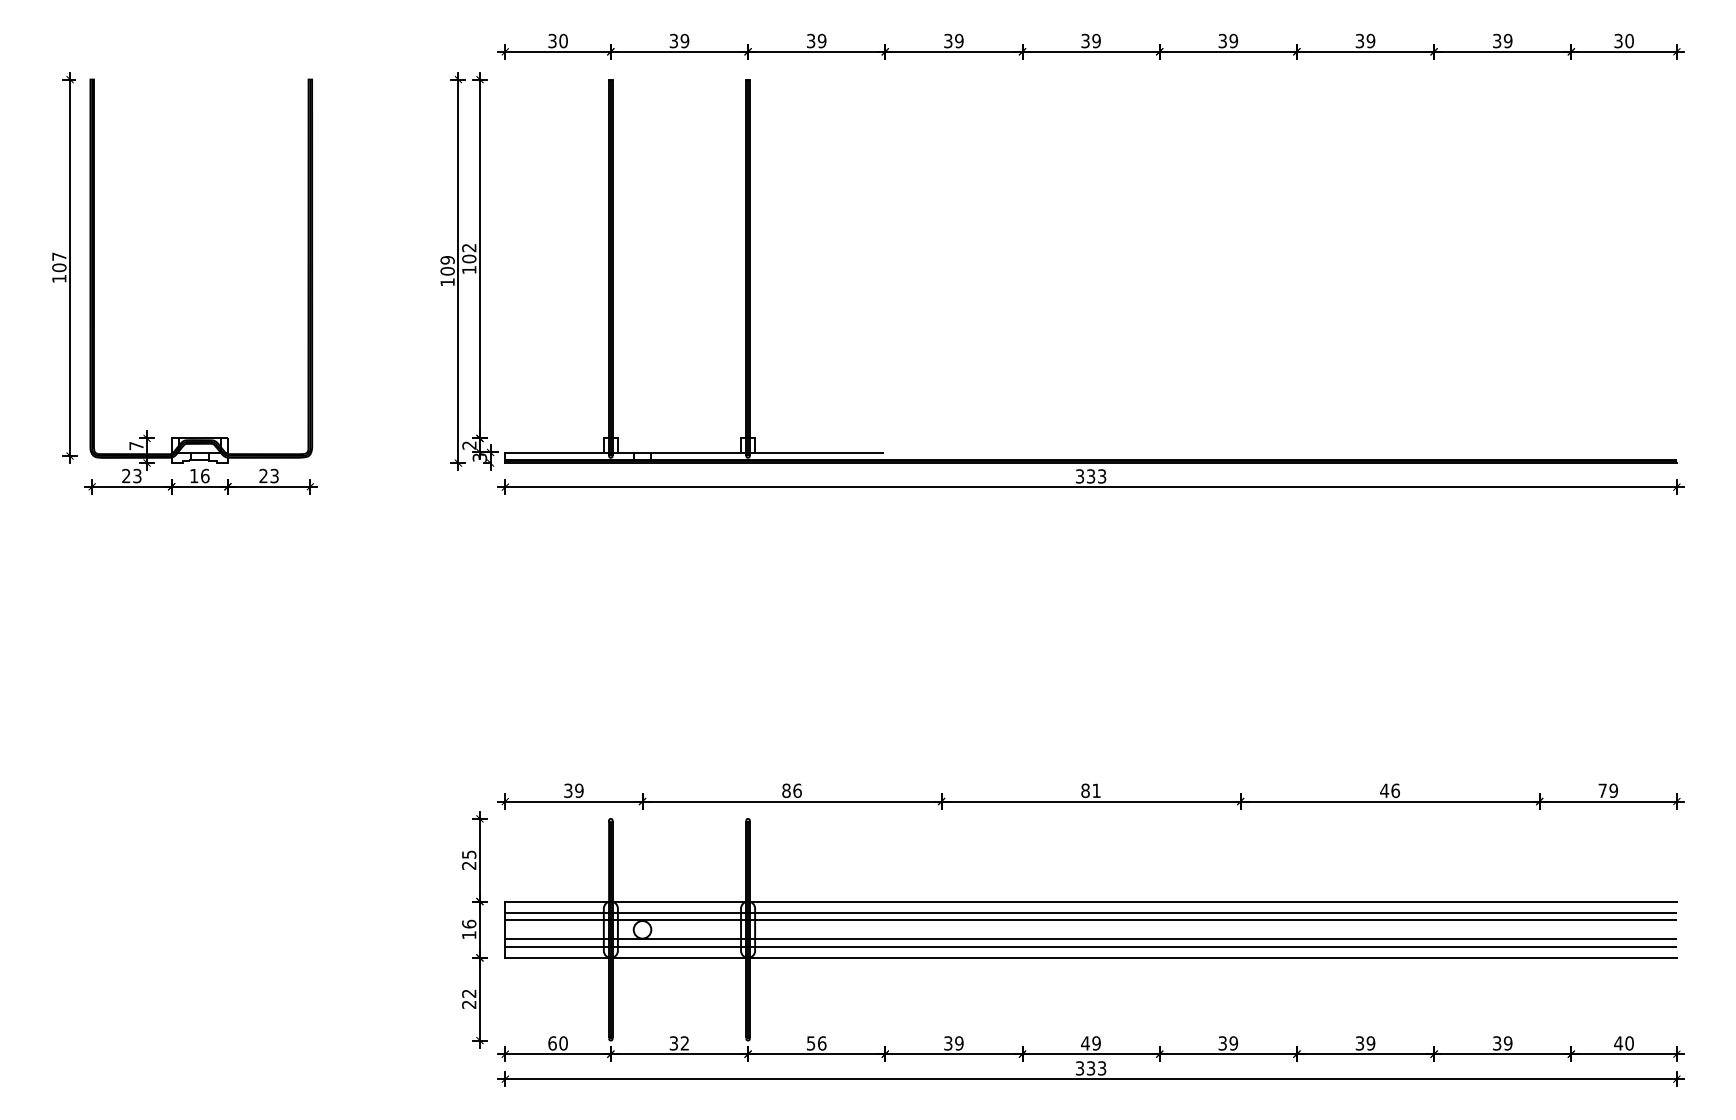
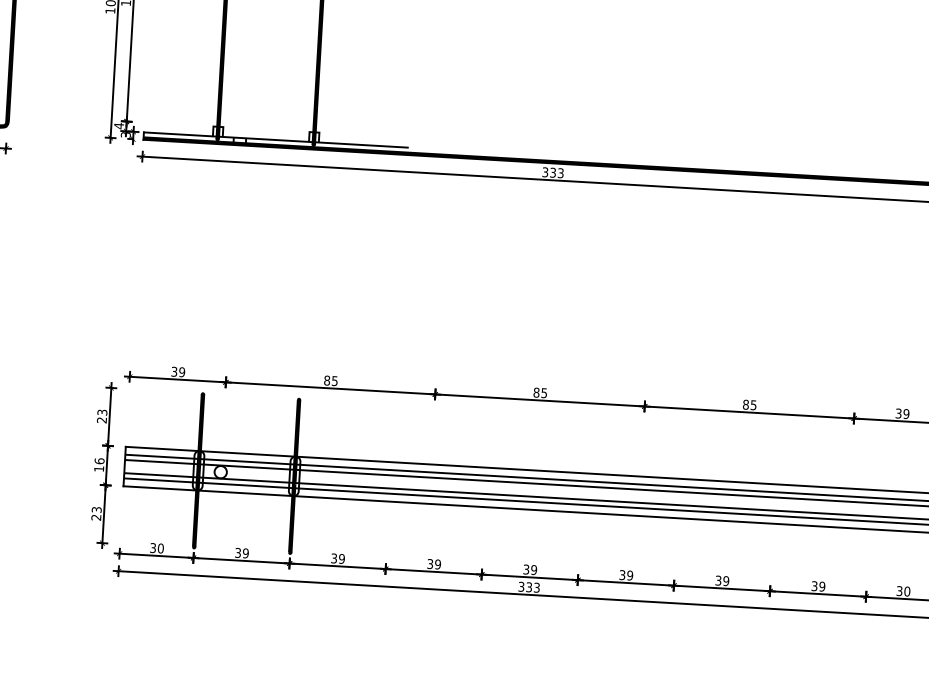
text: (469, 445) -> (119, 126), 2 -> 4
text: (797, 790) -> (334, 380), 86 -> 85
text: (1096, 790) -> (544, 392), 81 -> 85
text: (1390, 790) -> (750, 404), 46 -> 85
text: (1602, 790) -> (898, 413), 79 -> 39
text: (468, 854) -> (101, 412), 25 -> 23
text: (469, 993) -> (97, 509), 22 -> 23
text: (552, 1043) -> (153, 548), 60 -> 30
text: (684, 1043) -> (245, 553), 32 -> 39
text: (816, 1043) -> (337, 558), 56 -> 39
text: (1085, 1043) -> (526, 569), 49 -> 39
text: (1618, 1043) -> (899, 591), 40 -> 30

